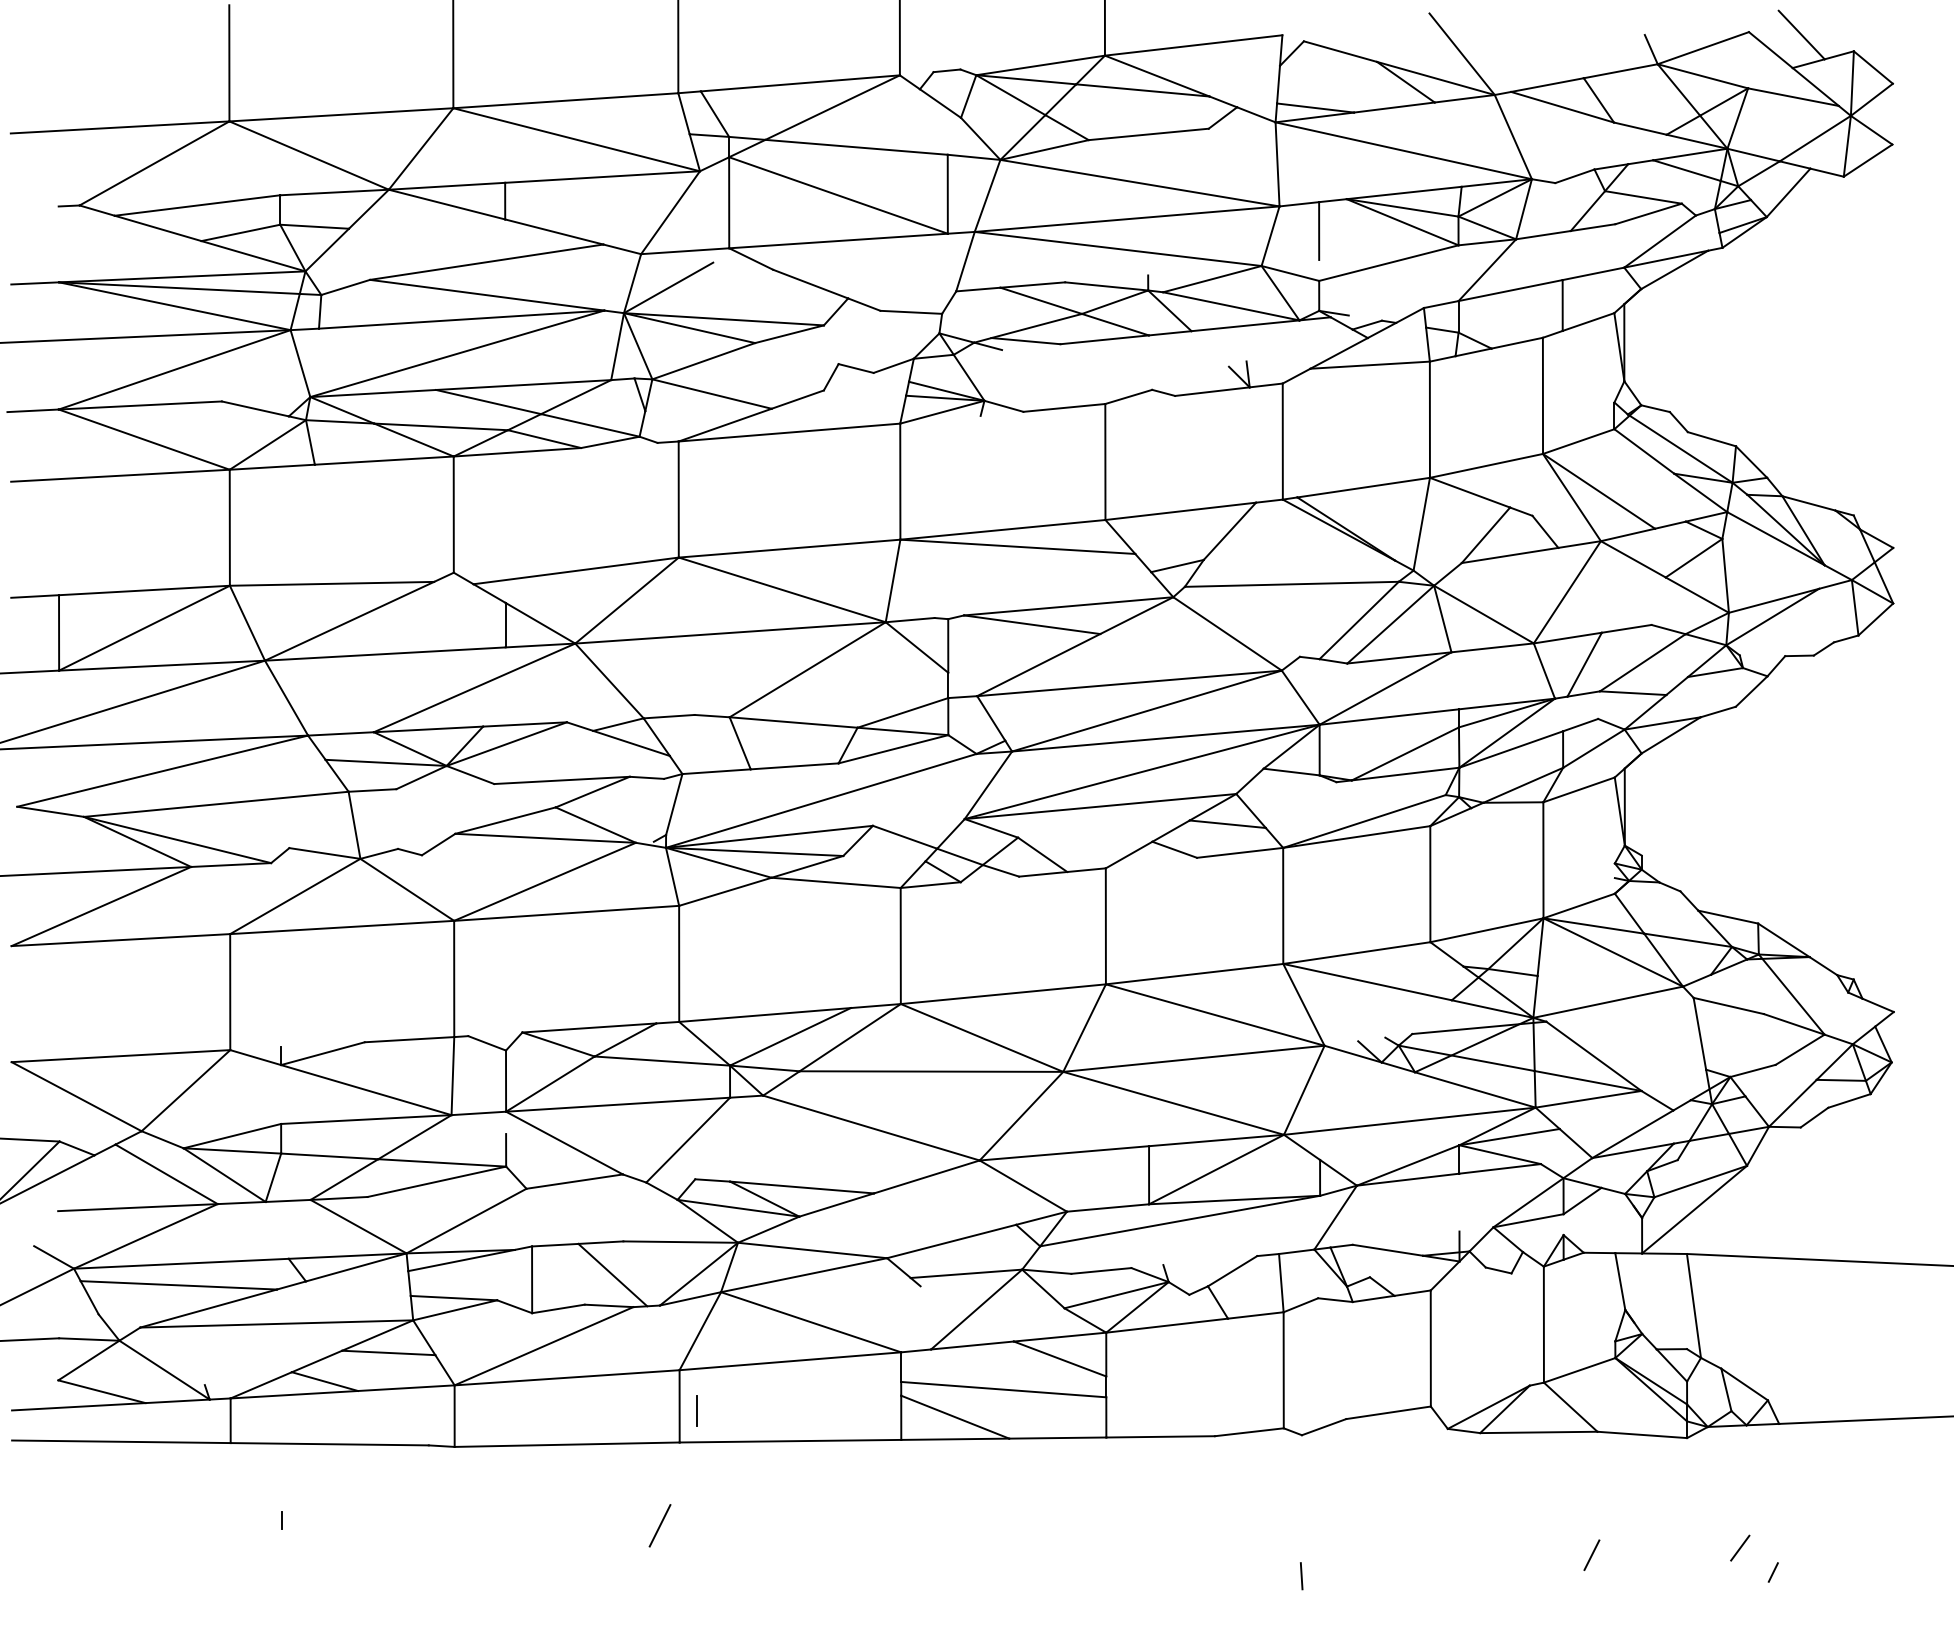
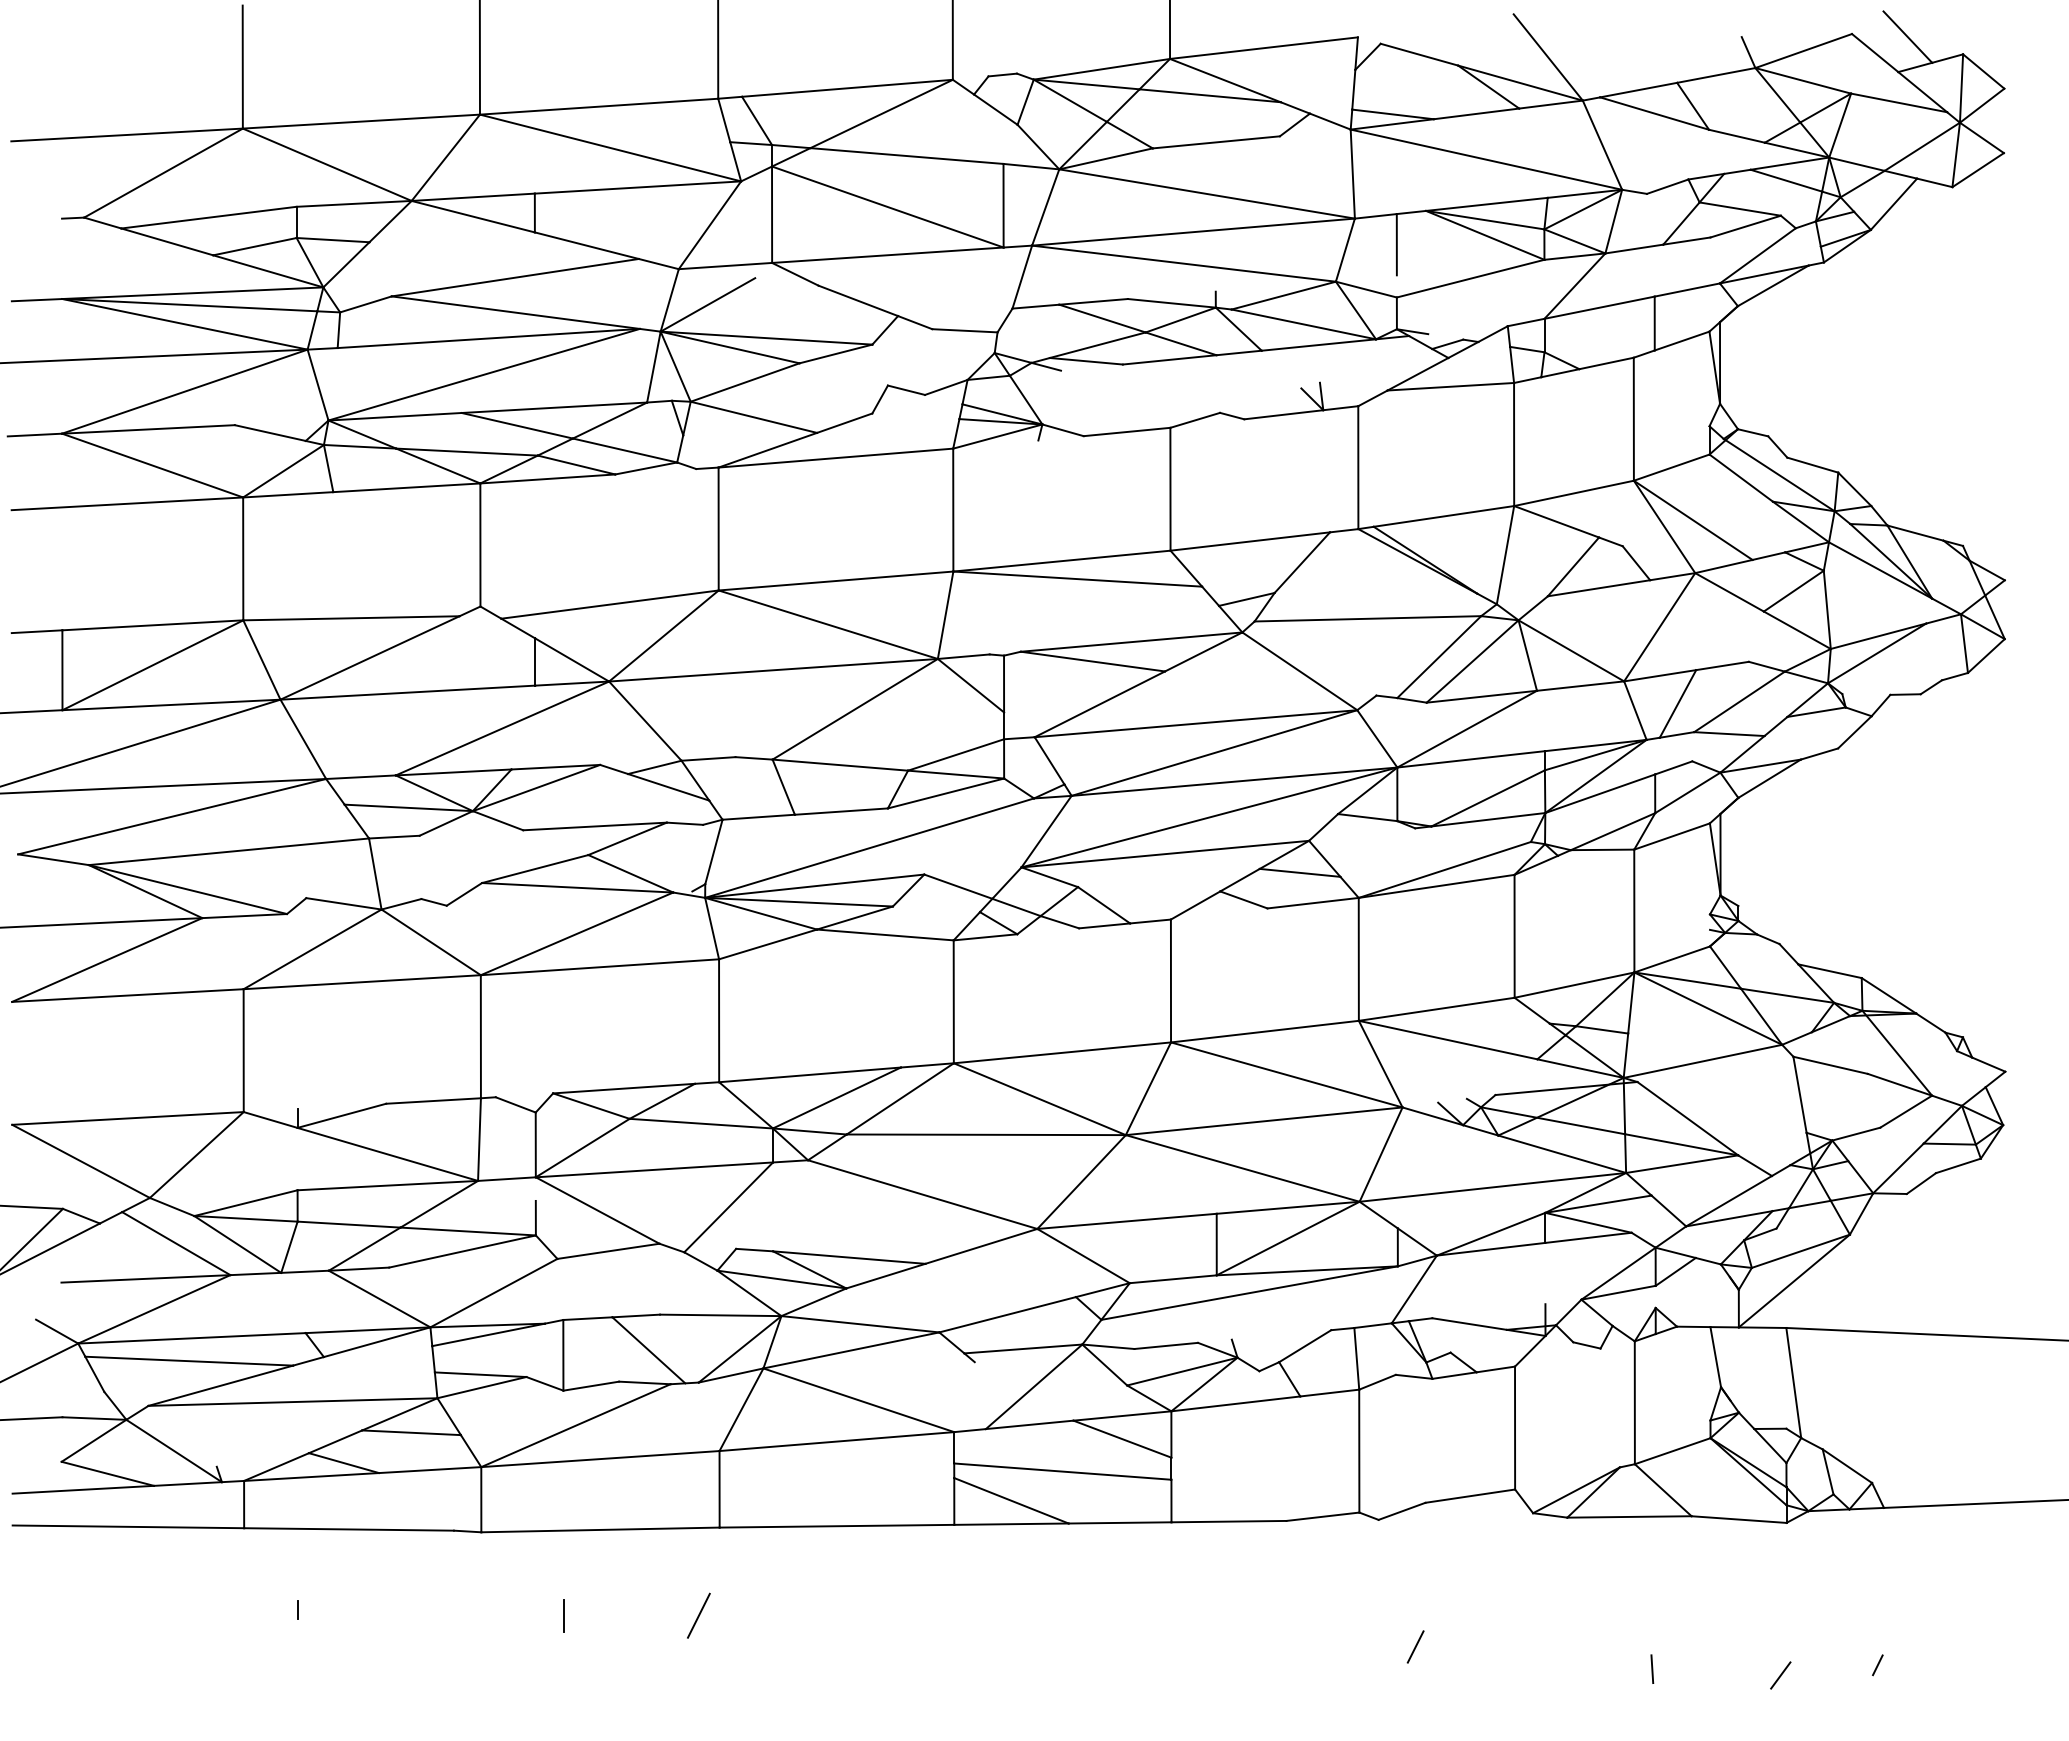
line: (696, 1410) -> (563, 1615), moved
line: (1739, 1548) -> (1780, 1675), moved
line: (1591, 1554) -> (1415, 1646), moved
line: (1301, 1575) -> (1652, 1668), moved

